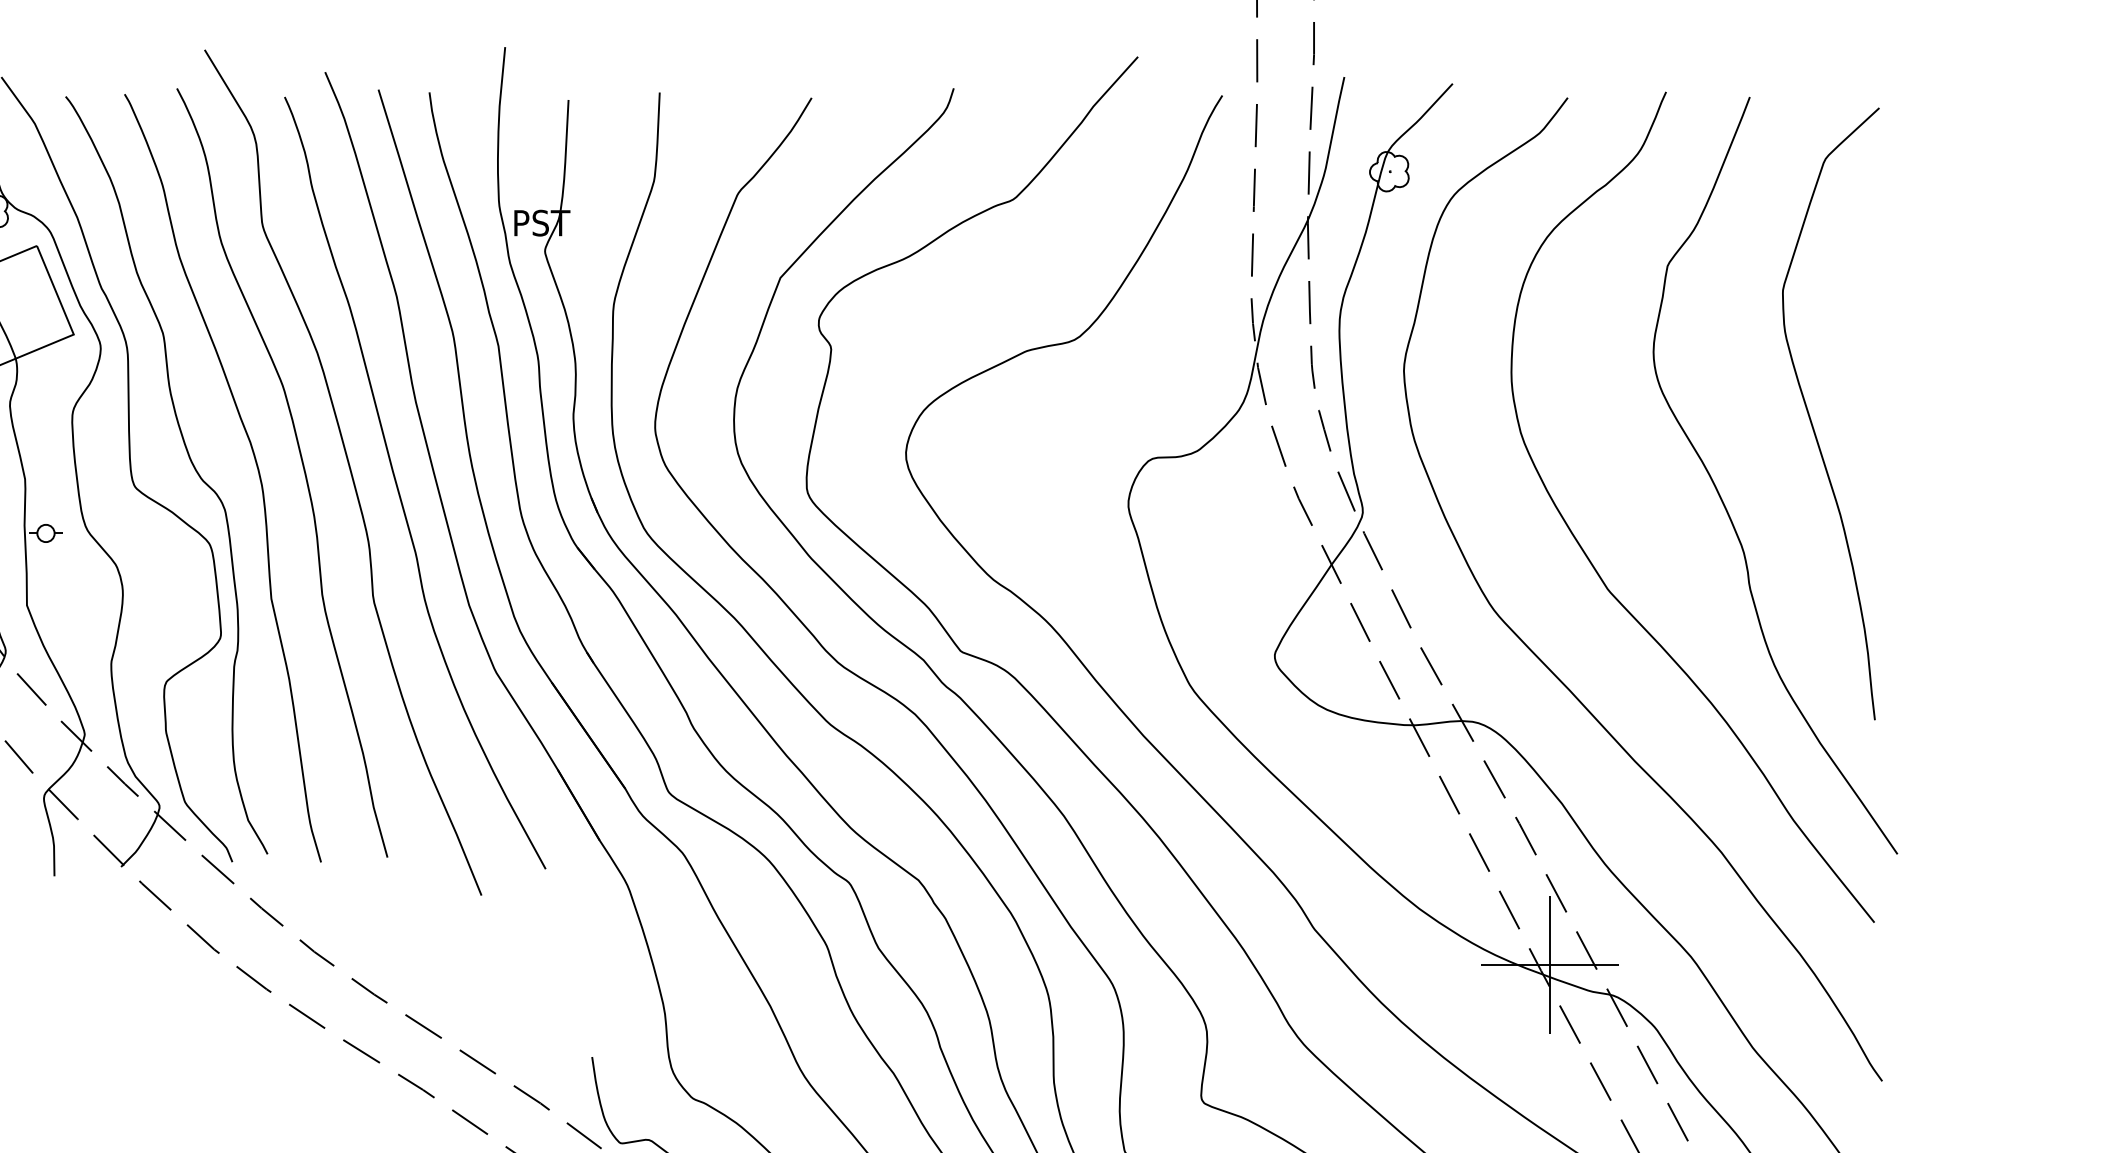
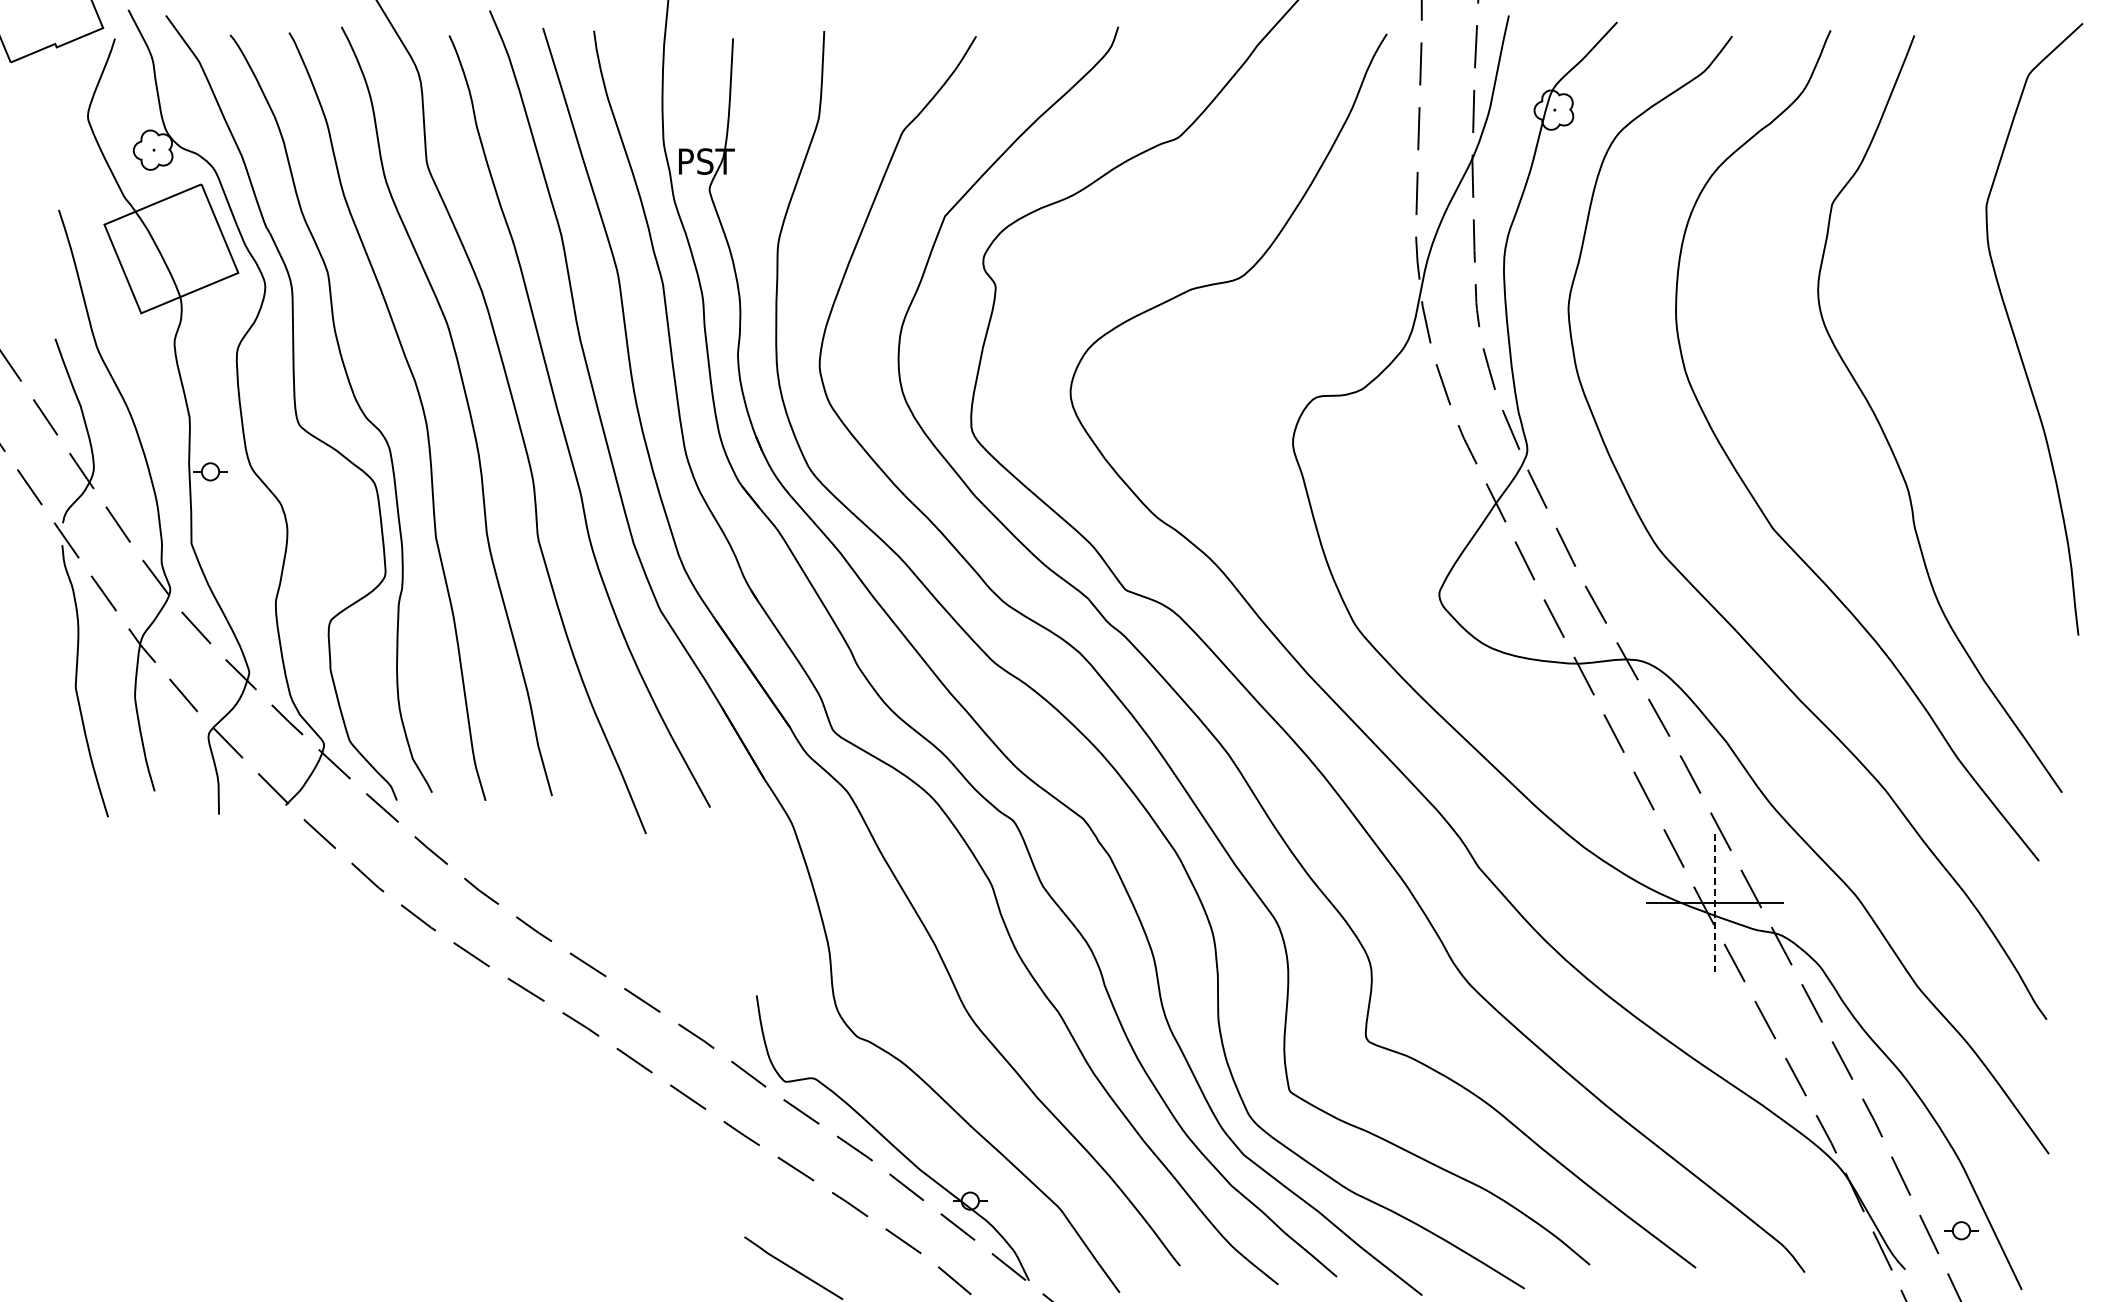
curve: (1811, 421) -> (2015, 336), moved
line: (1549, 965) -> (1714, 903), solid -> dashed

